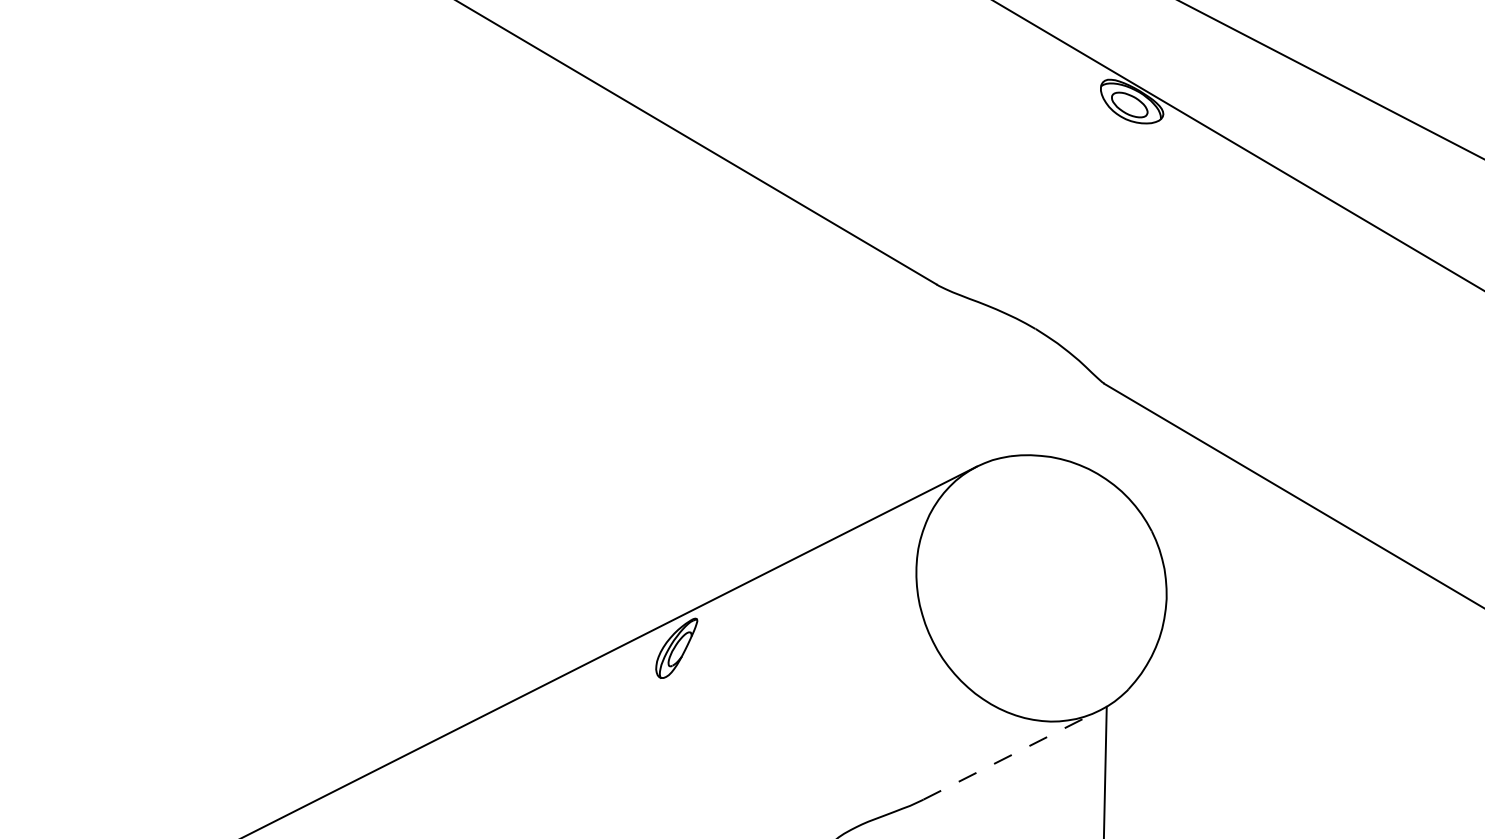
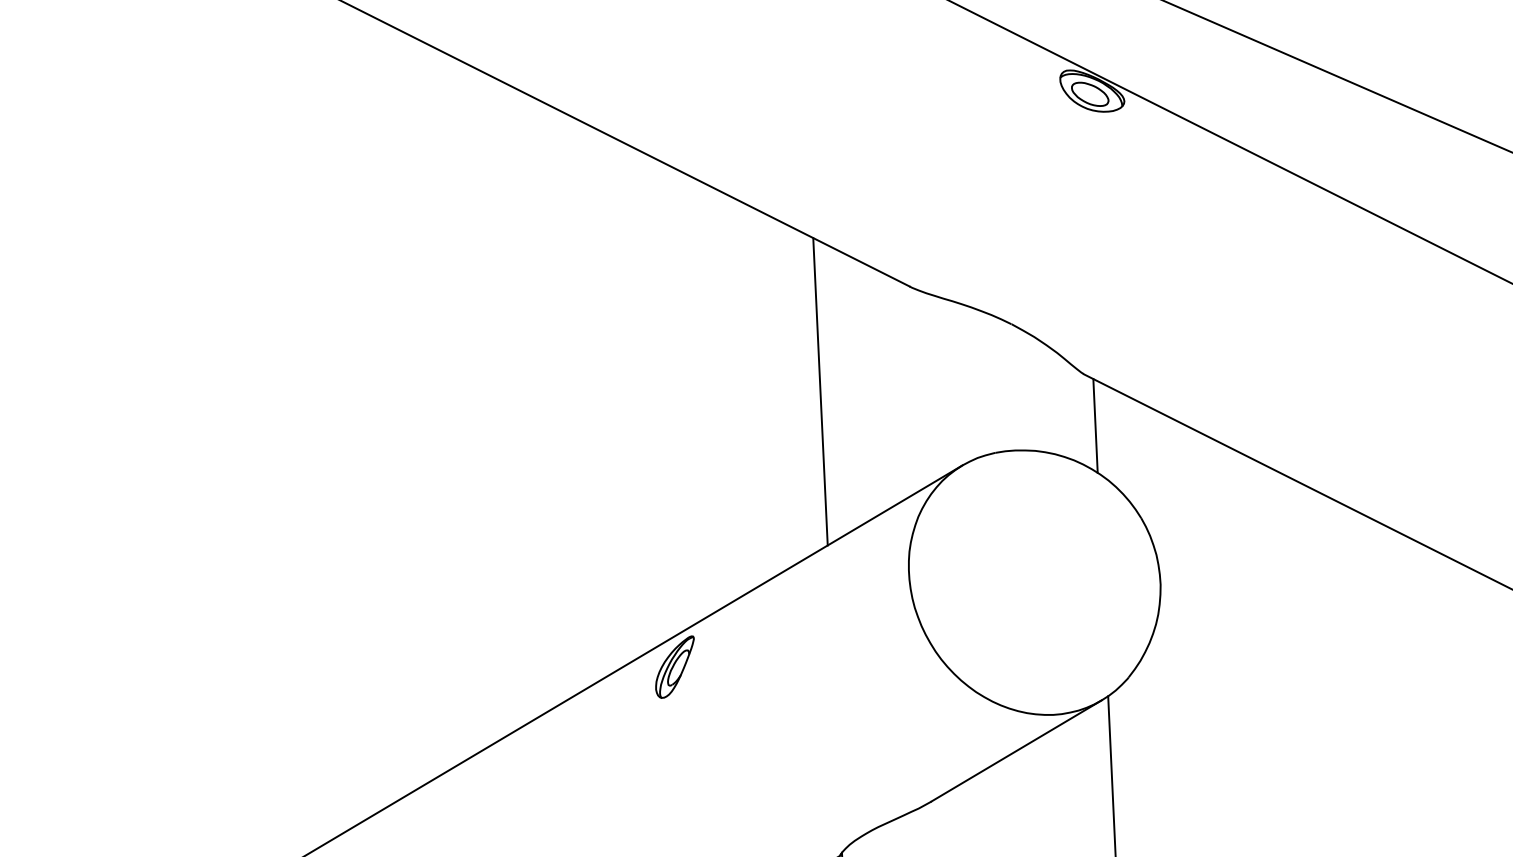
line: (840, 383) -> (820, 391), added
line: (1112, 435) -> (1095, 425), added
line: (1012, 754) -> (1017, 750), dashed -> solid

